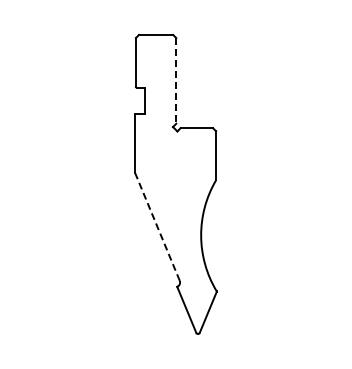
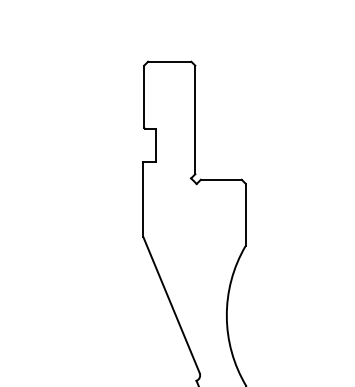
line: (176, 80) -> (195, 119), dashed -> solid
line: (157, 226) -> (171, 304), dashed -> solid

